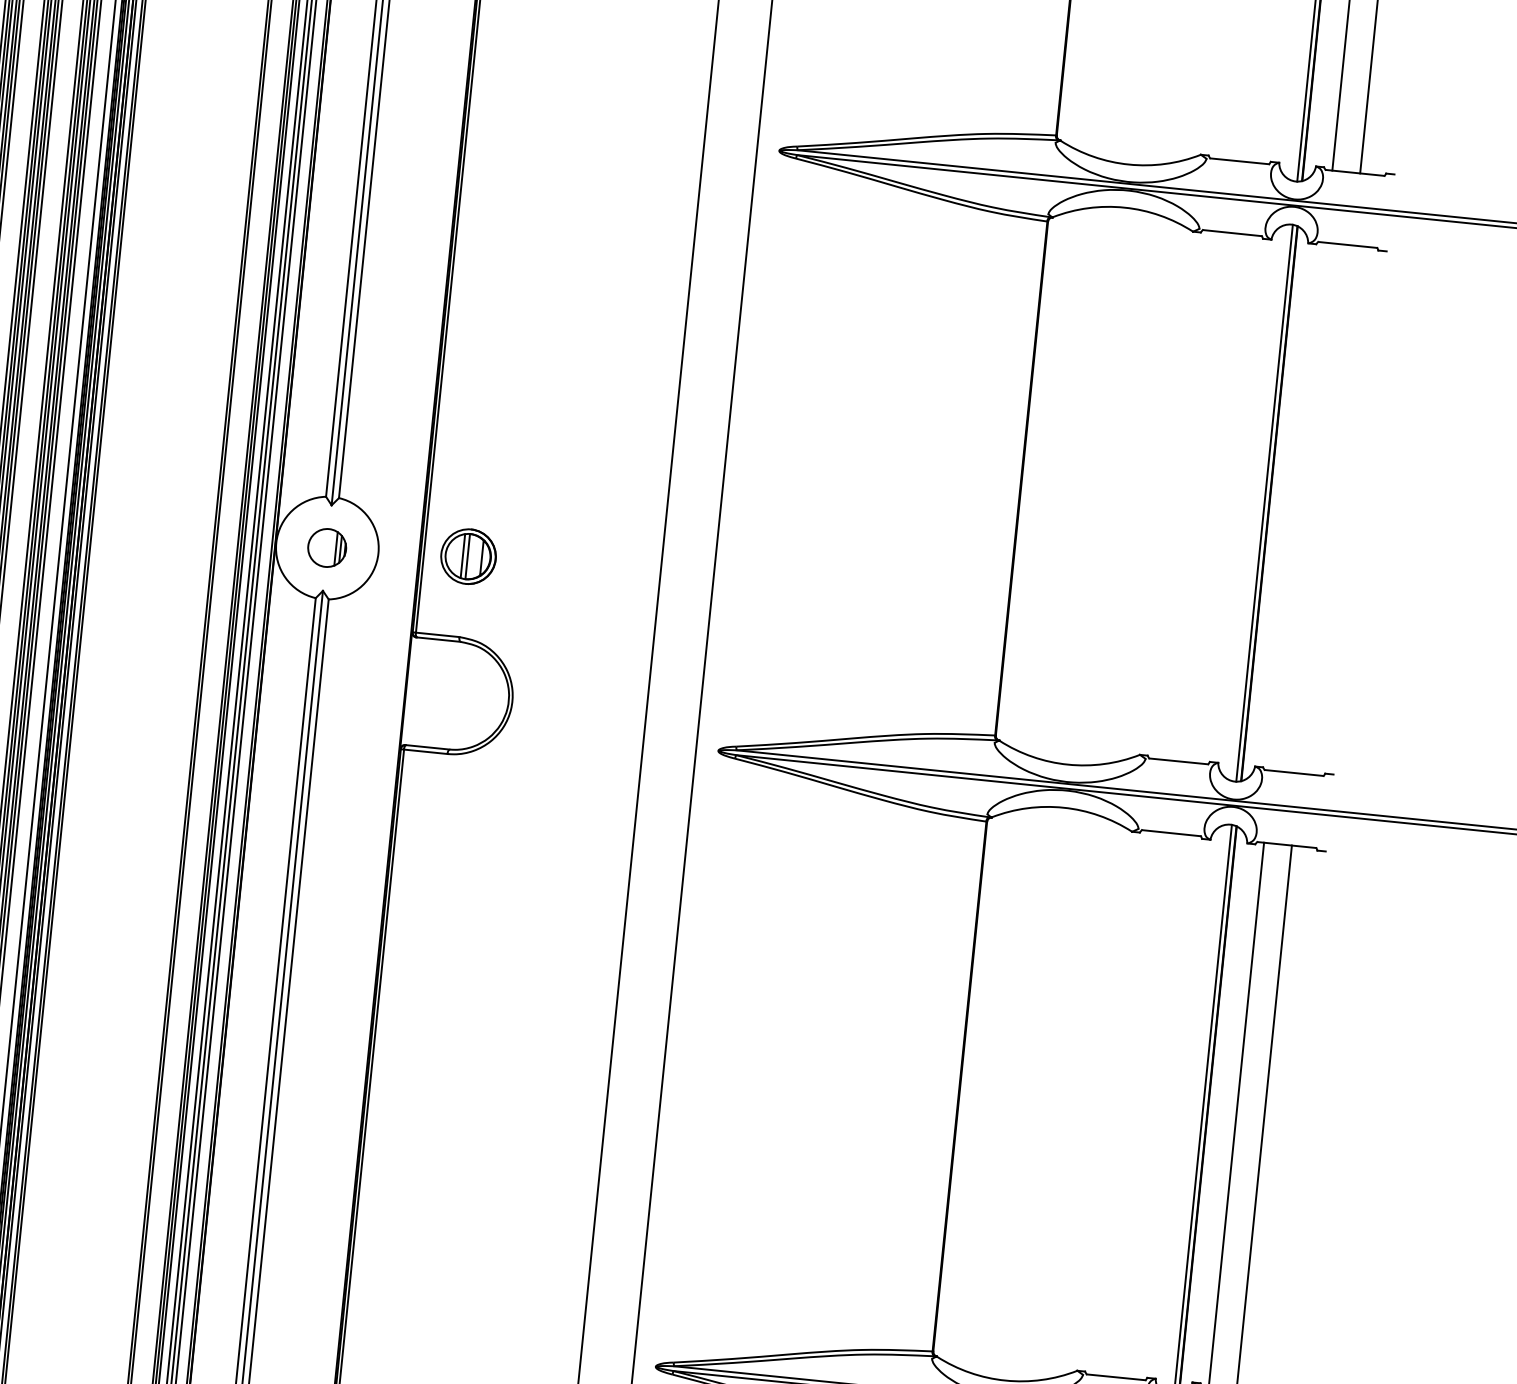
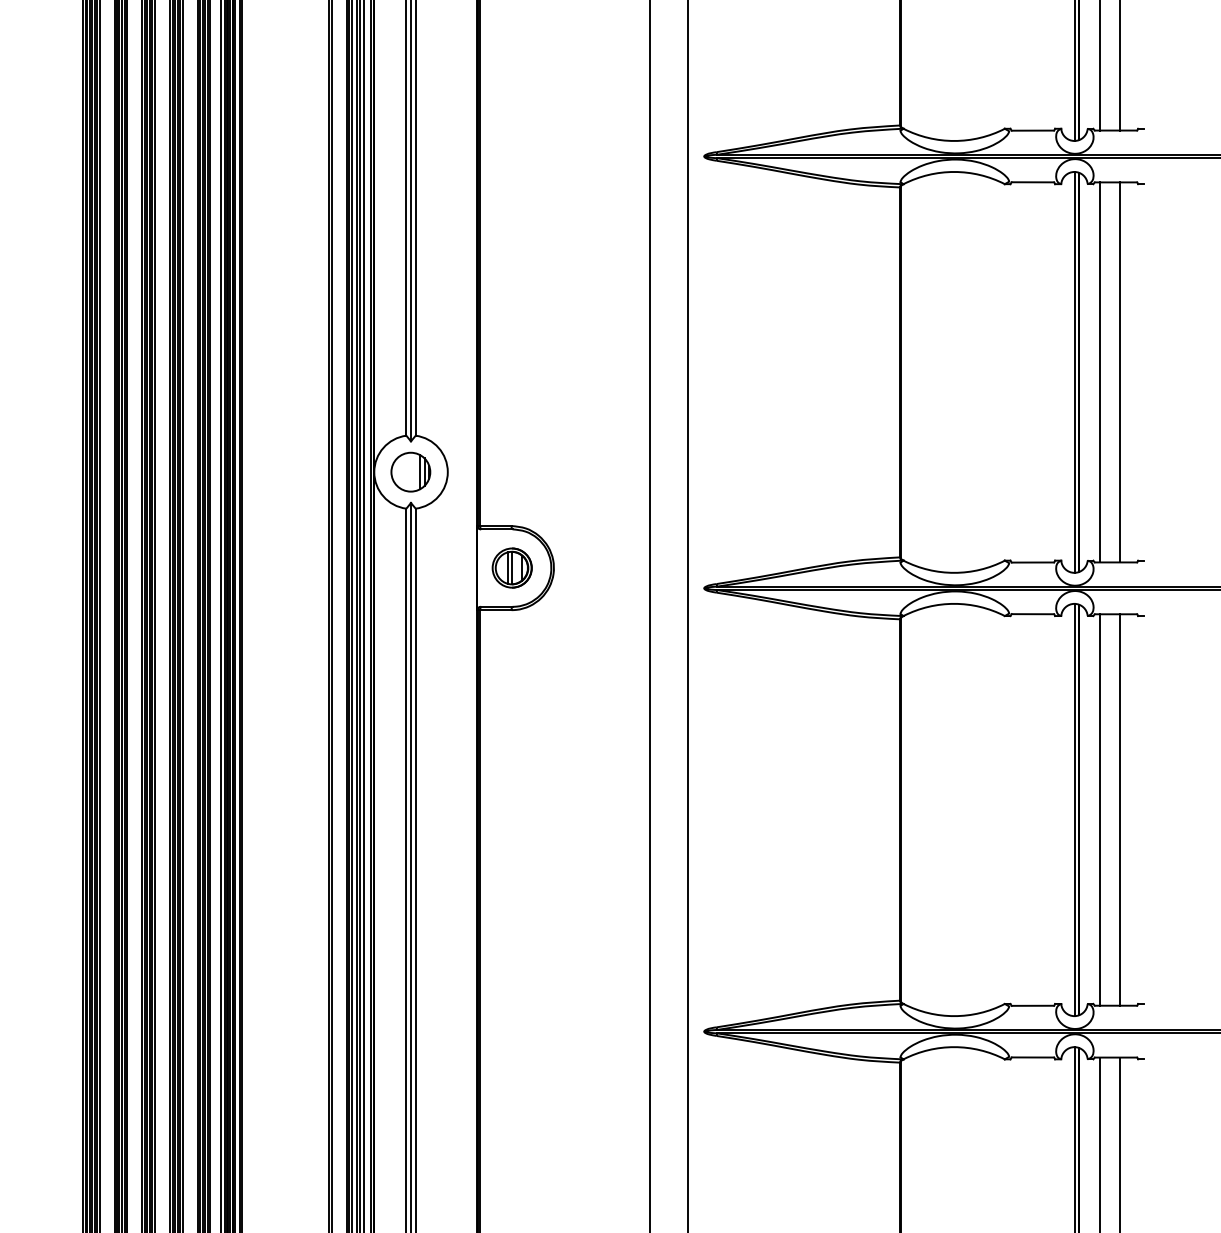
line: (1298, 506) -> (1099, 372), added
line: (1325, 509) -> (1119, 372), added
part: (326, 547) -> (410, 471), size x1.43
part: (467, 555) -> (511, 567), moved

